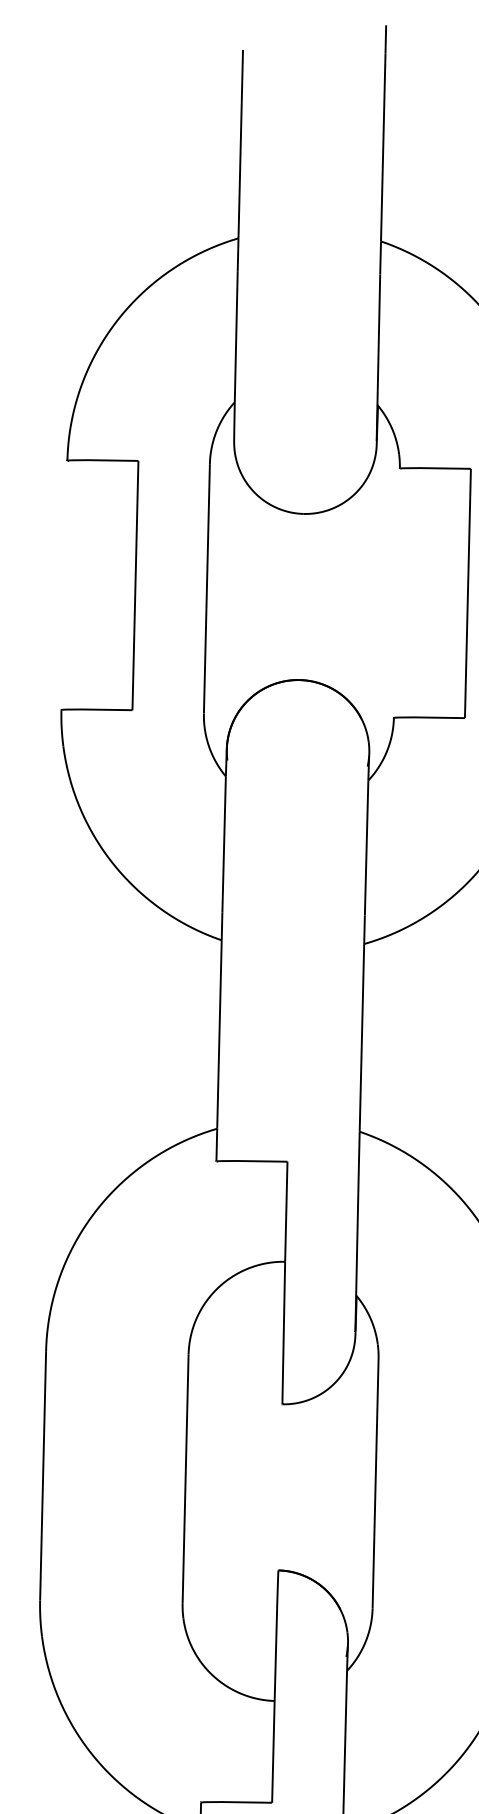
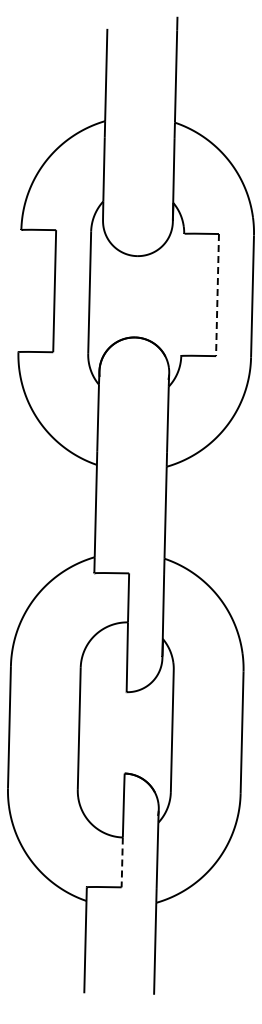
line: (467, 594) -> (217, 295), solid -> dashed
line: (273, 1752) -> (122, 862), solid -> dashed

